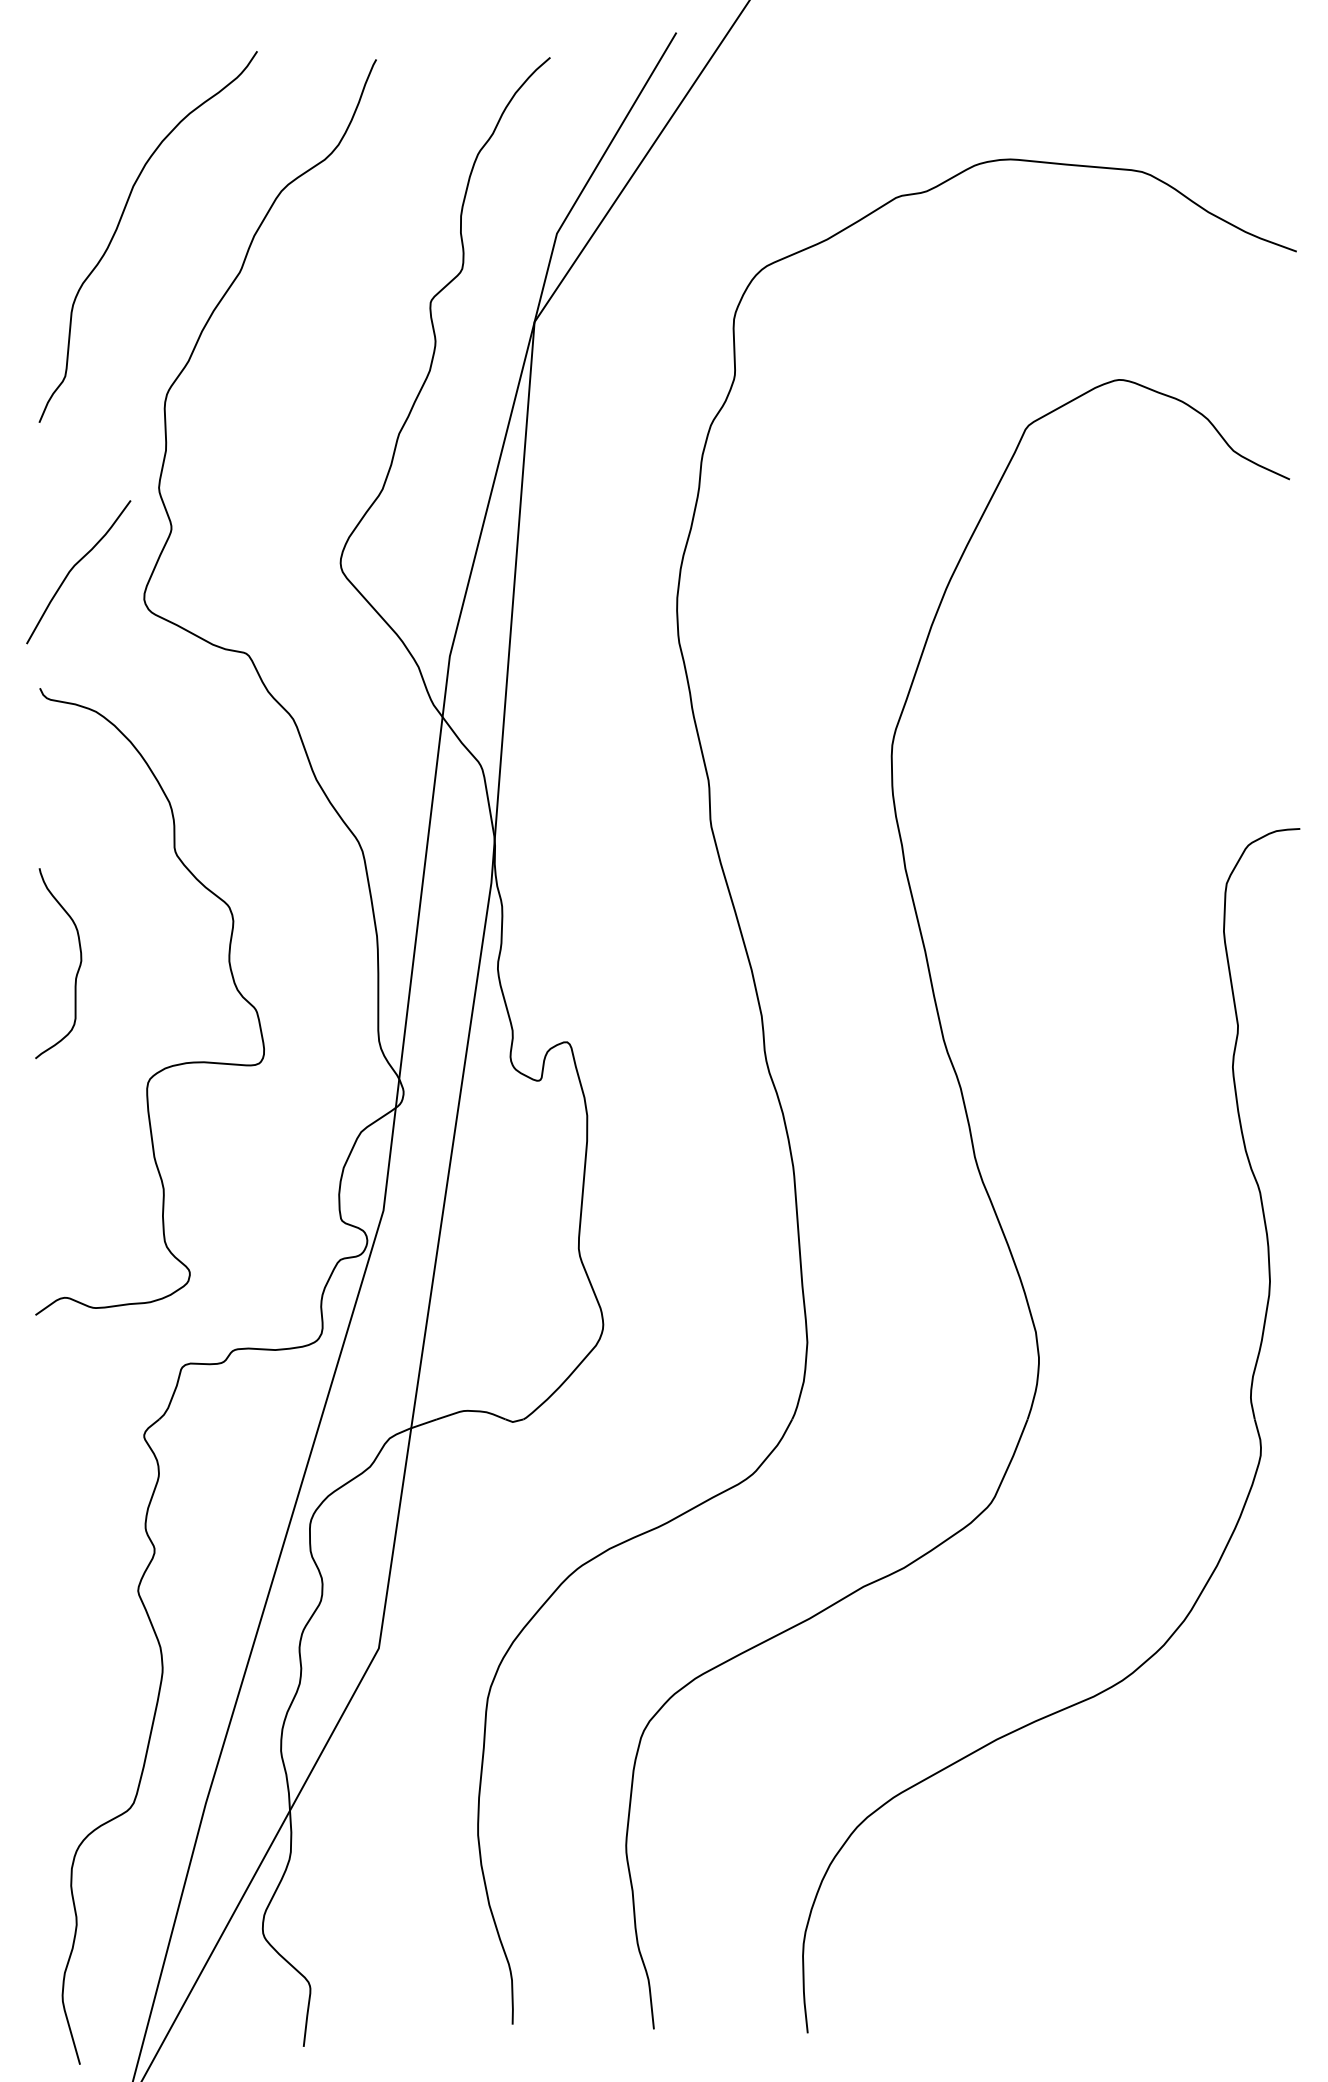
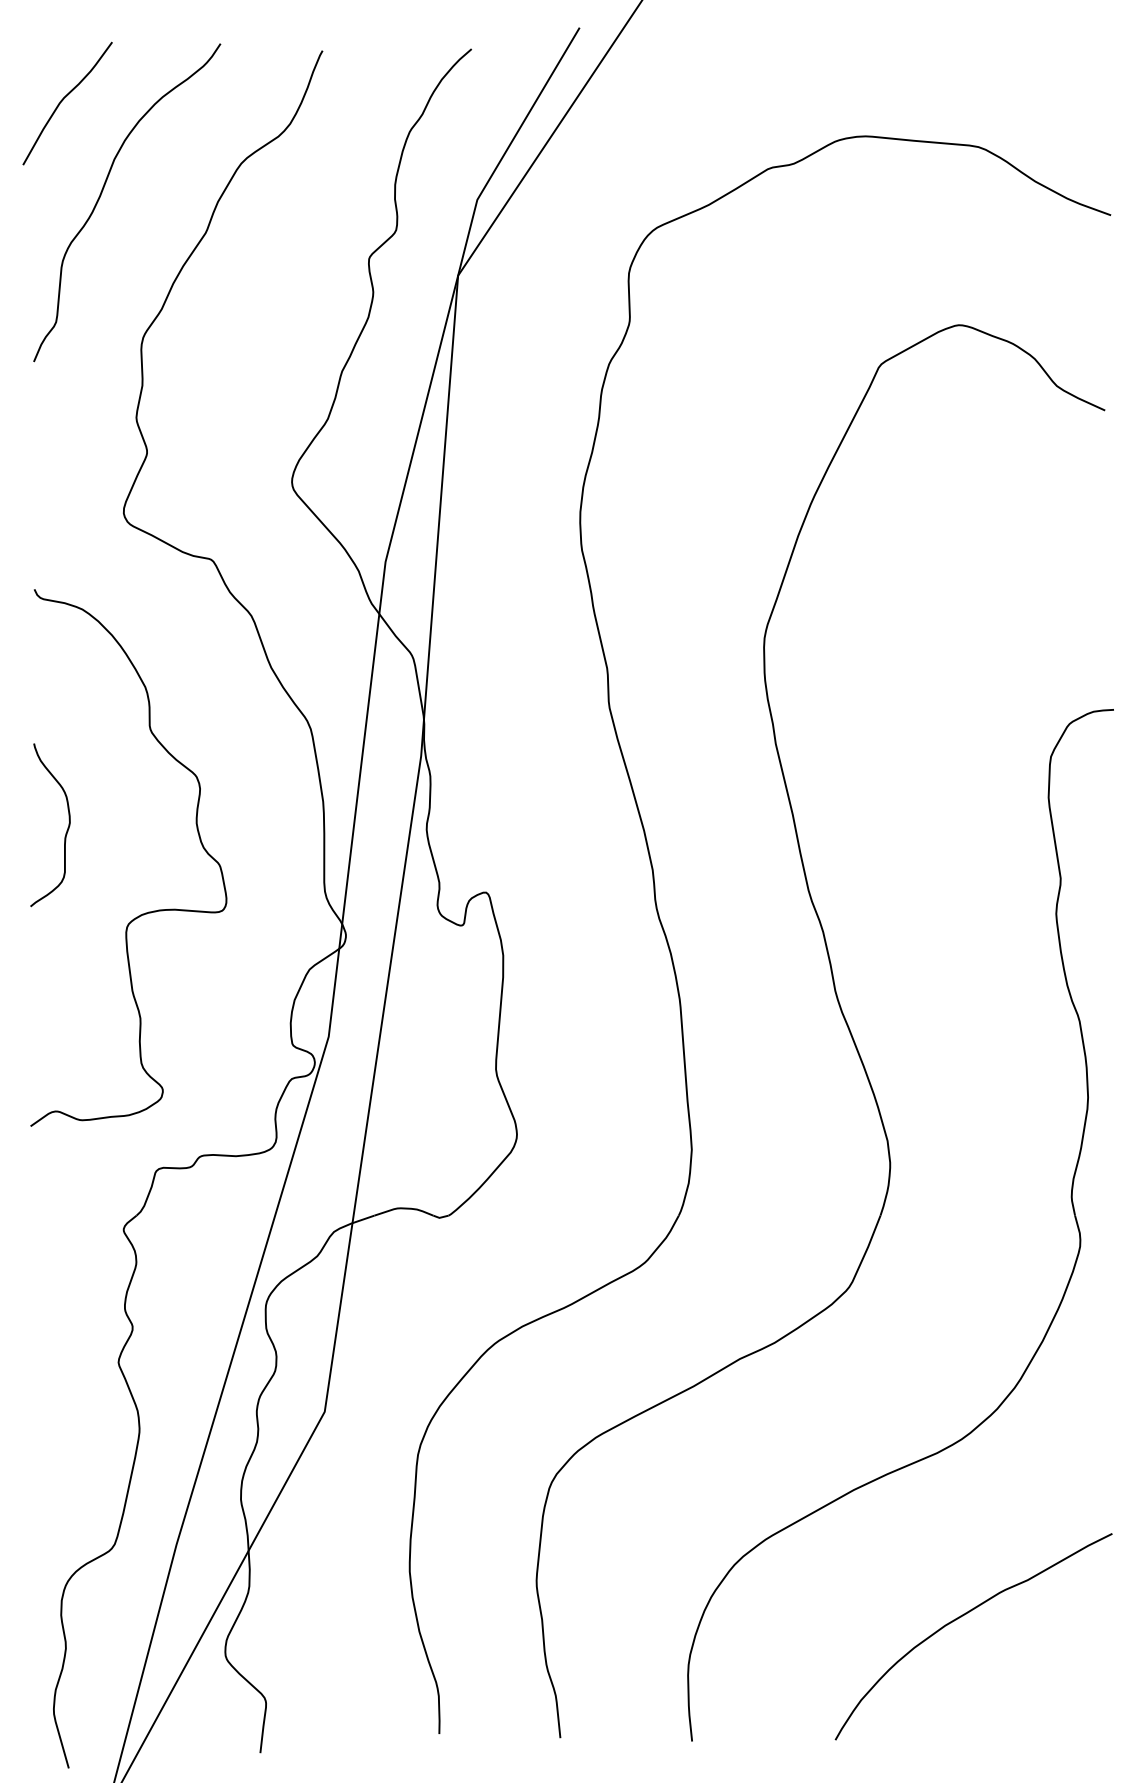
curve: (74, 567) -> (64, 99), moved
curve: (1125, 1886) -> (964, 1615), added

